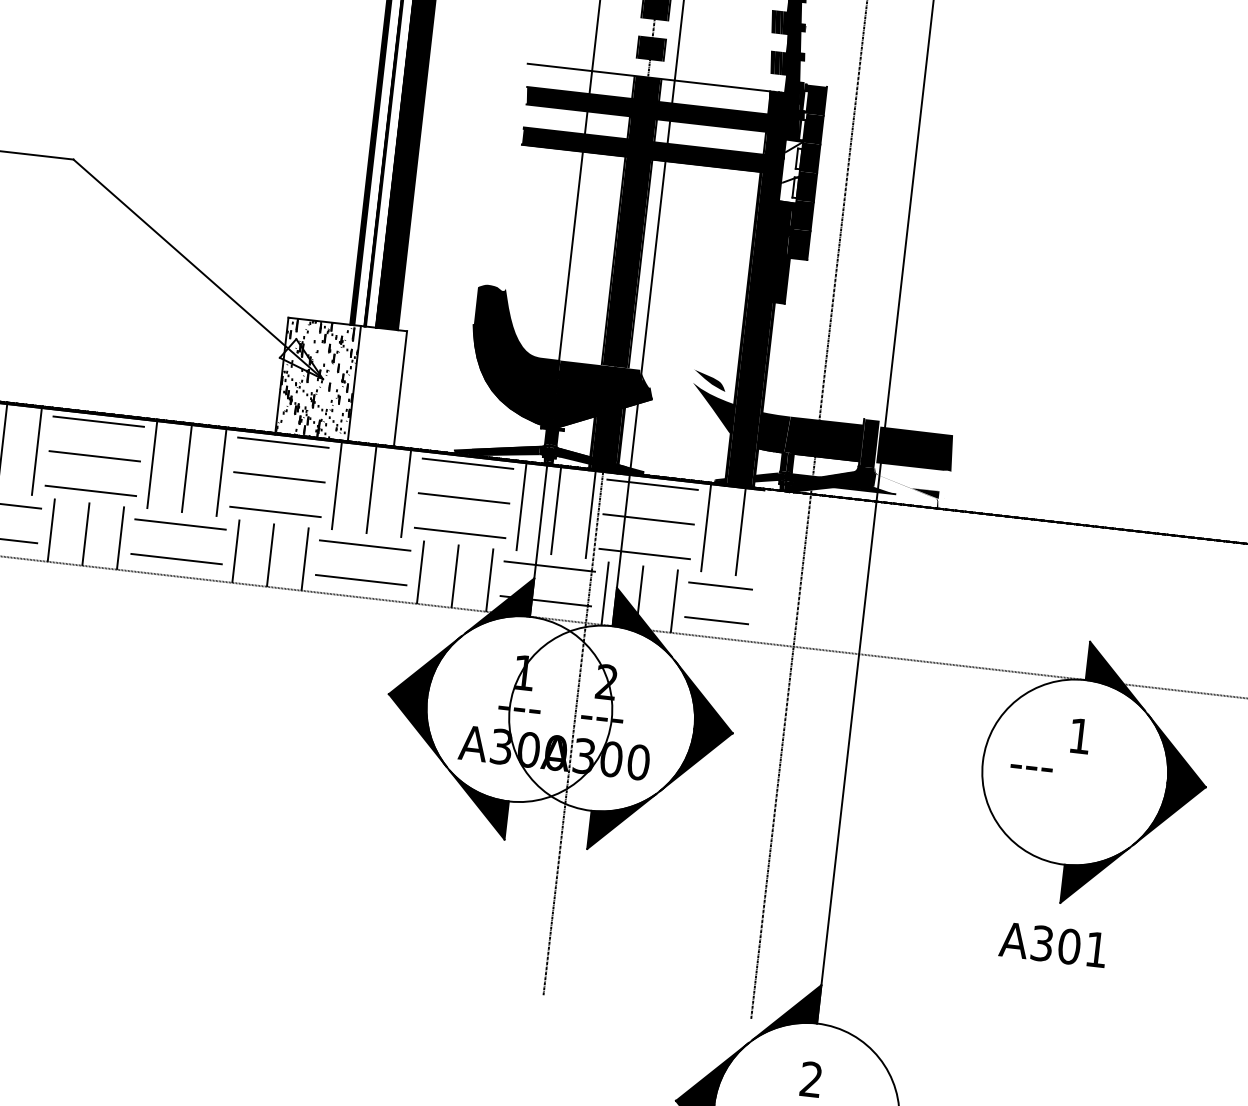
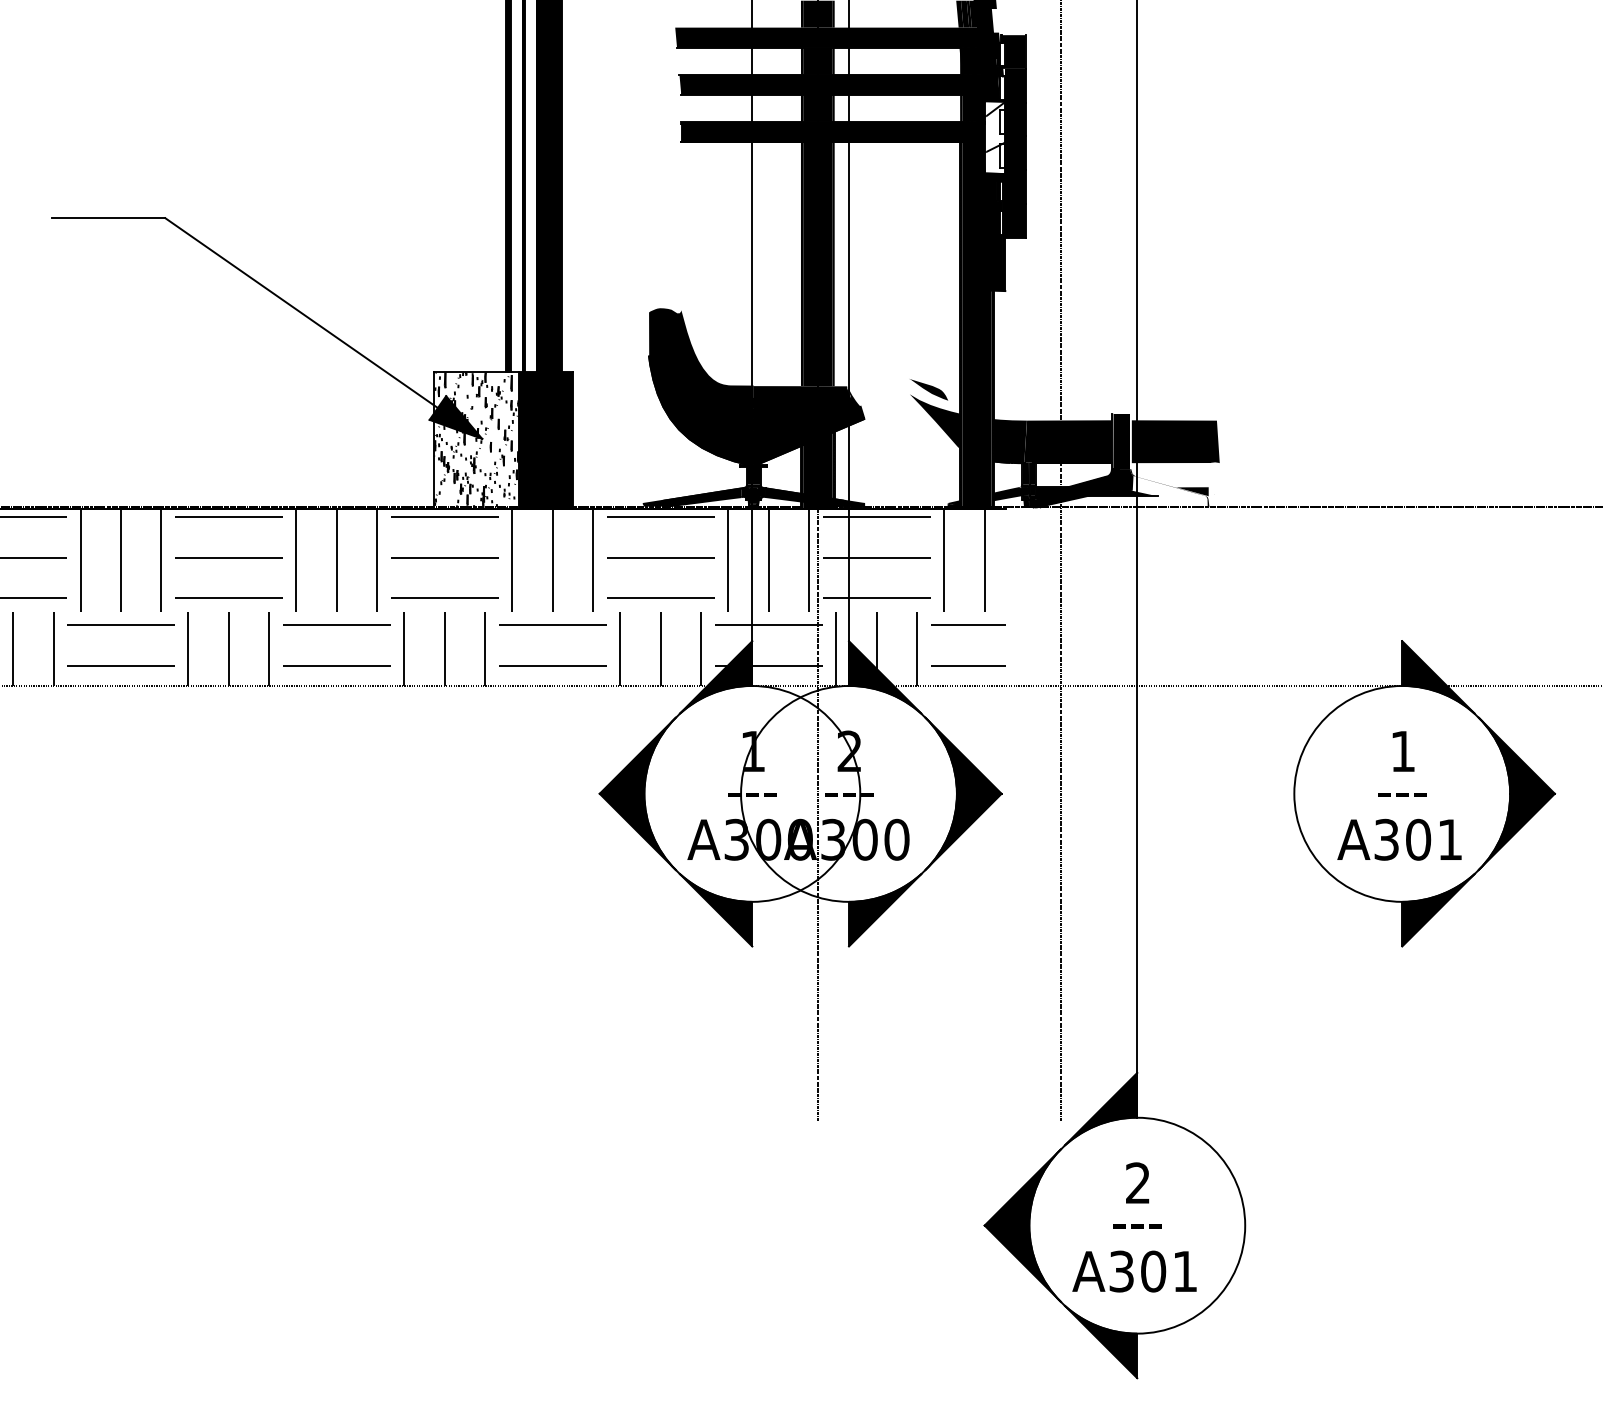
fill: (656, 69) -> (826, 37), added
fill: (302, 358) -> (455, 417), added
fill: (376, 386) -> (545, 440), added
text: (1031, 767) -> (1402, 794), moved
text: (1053, 944) -> (1399, 839), moved

